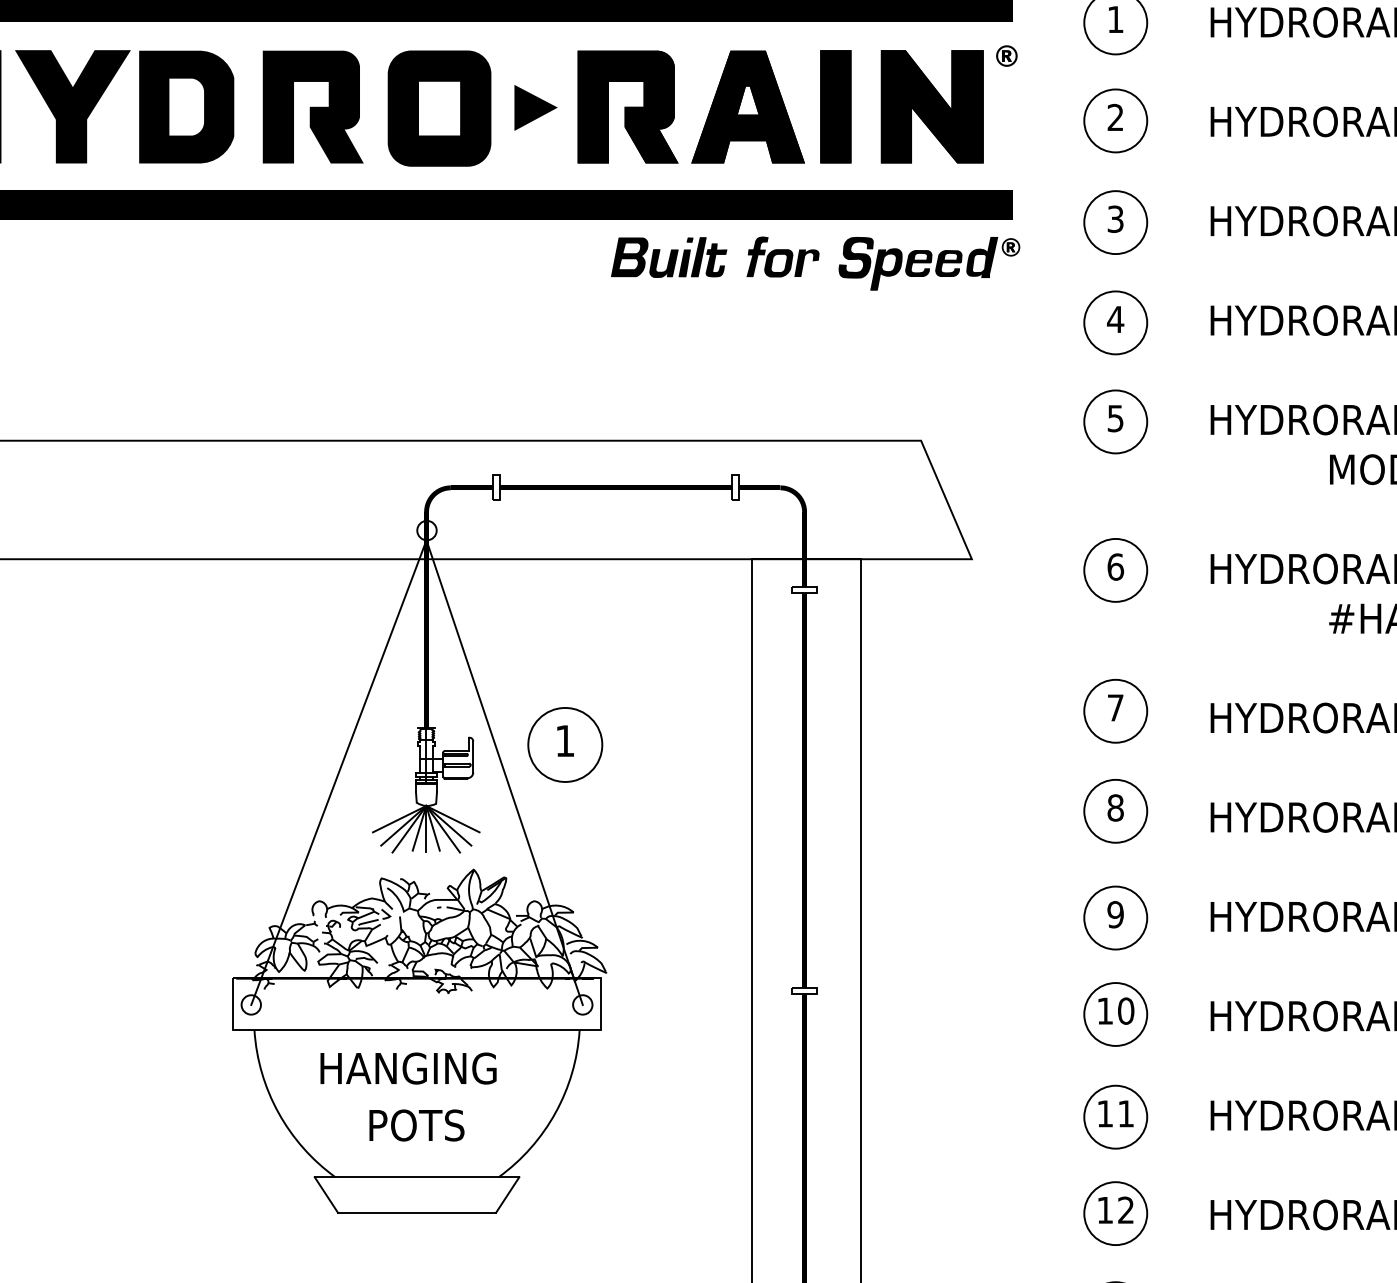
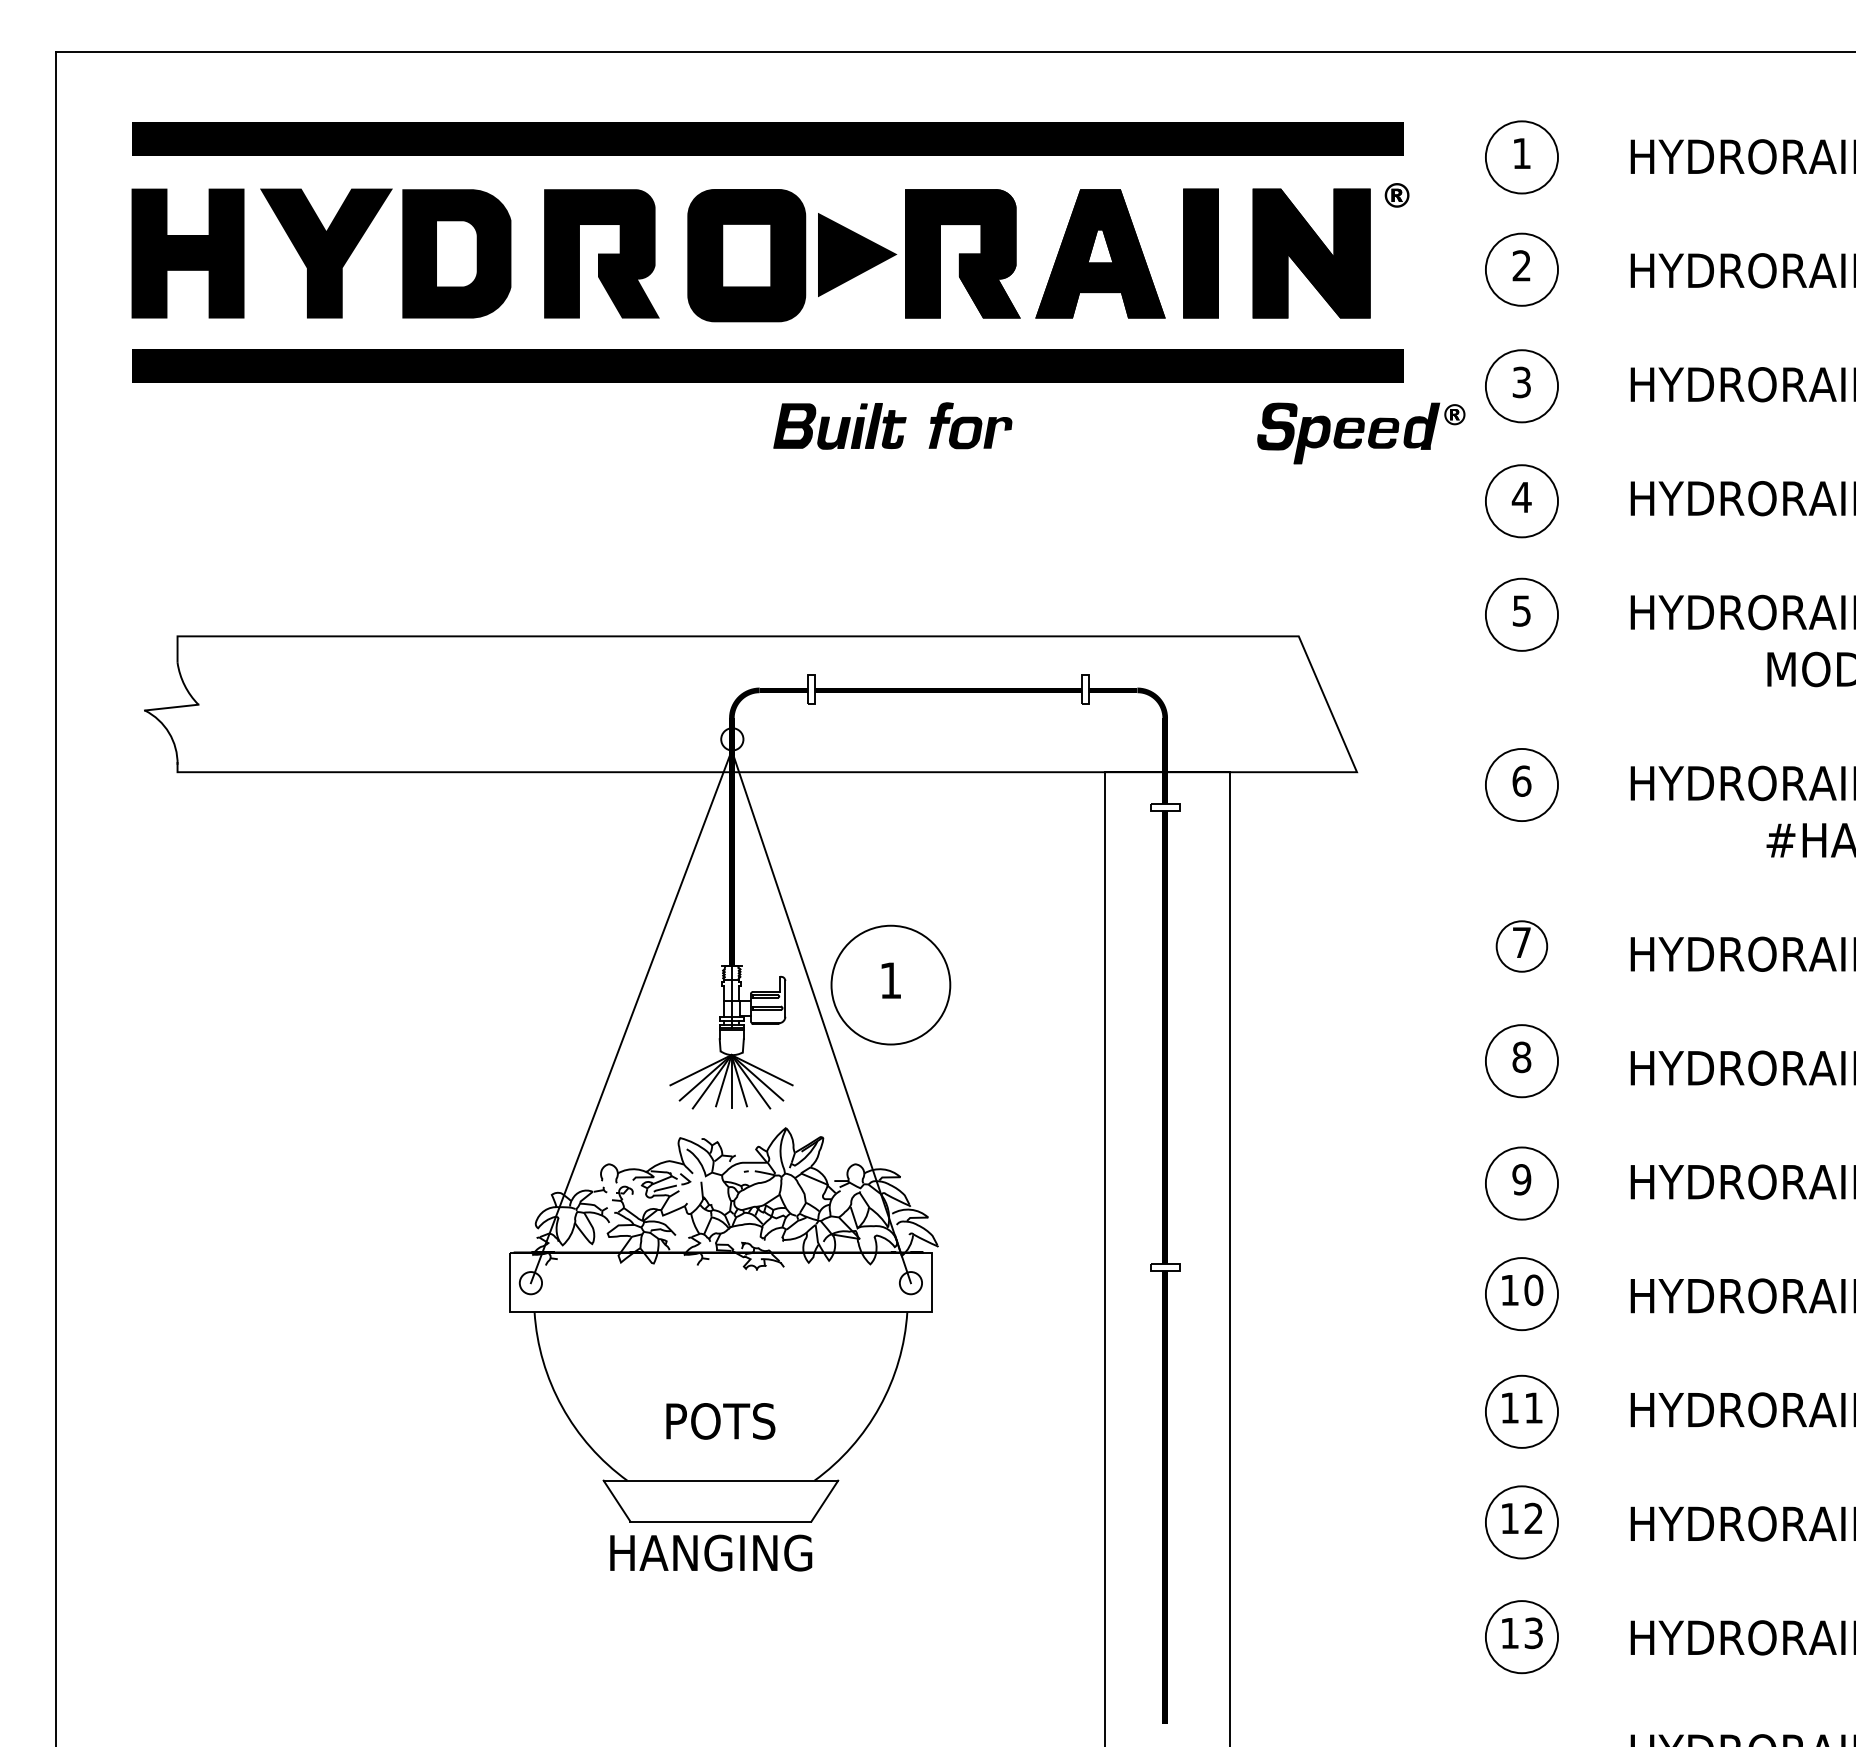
part: (535, 107) -> (856, 254), size x1.6
part: (714, 256) -> (892, 425), moved
part: (929, 263) -> (1361, 433), moved
circle: (1115, 711) -> (1521, 946), size x0.7
circle: (564, 744) -> (890, 984), size x1.4
text: (408, 1068) -> (711, 1552), moved

